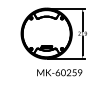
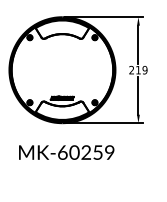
text: (59, 72) -> (66, 152), moved

